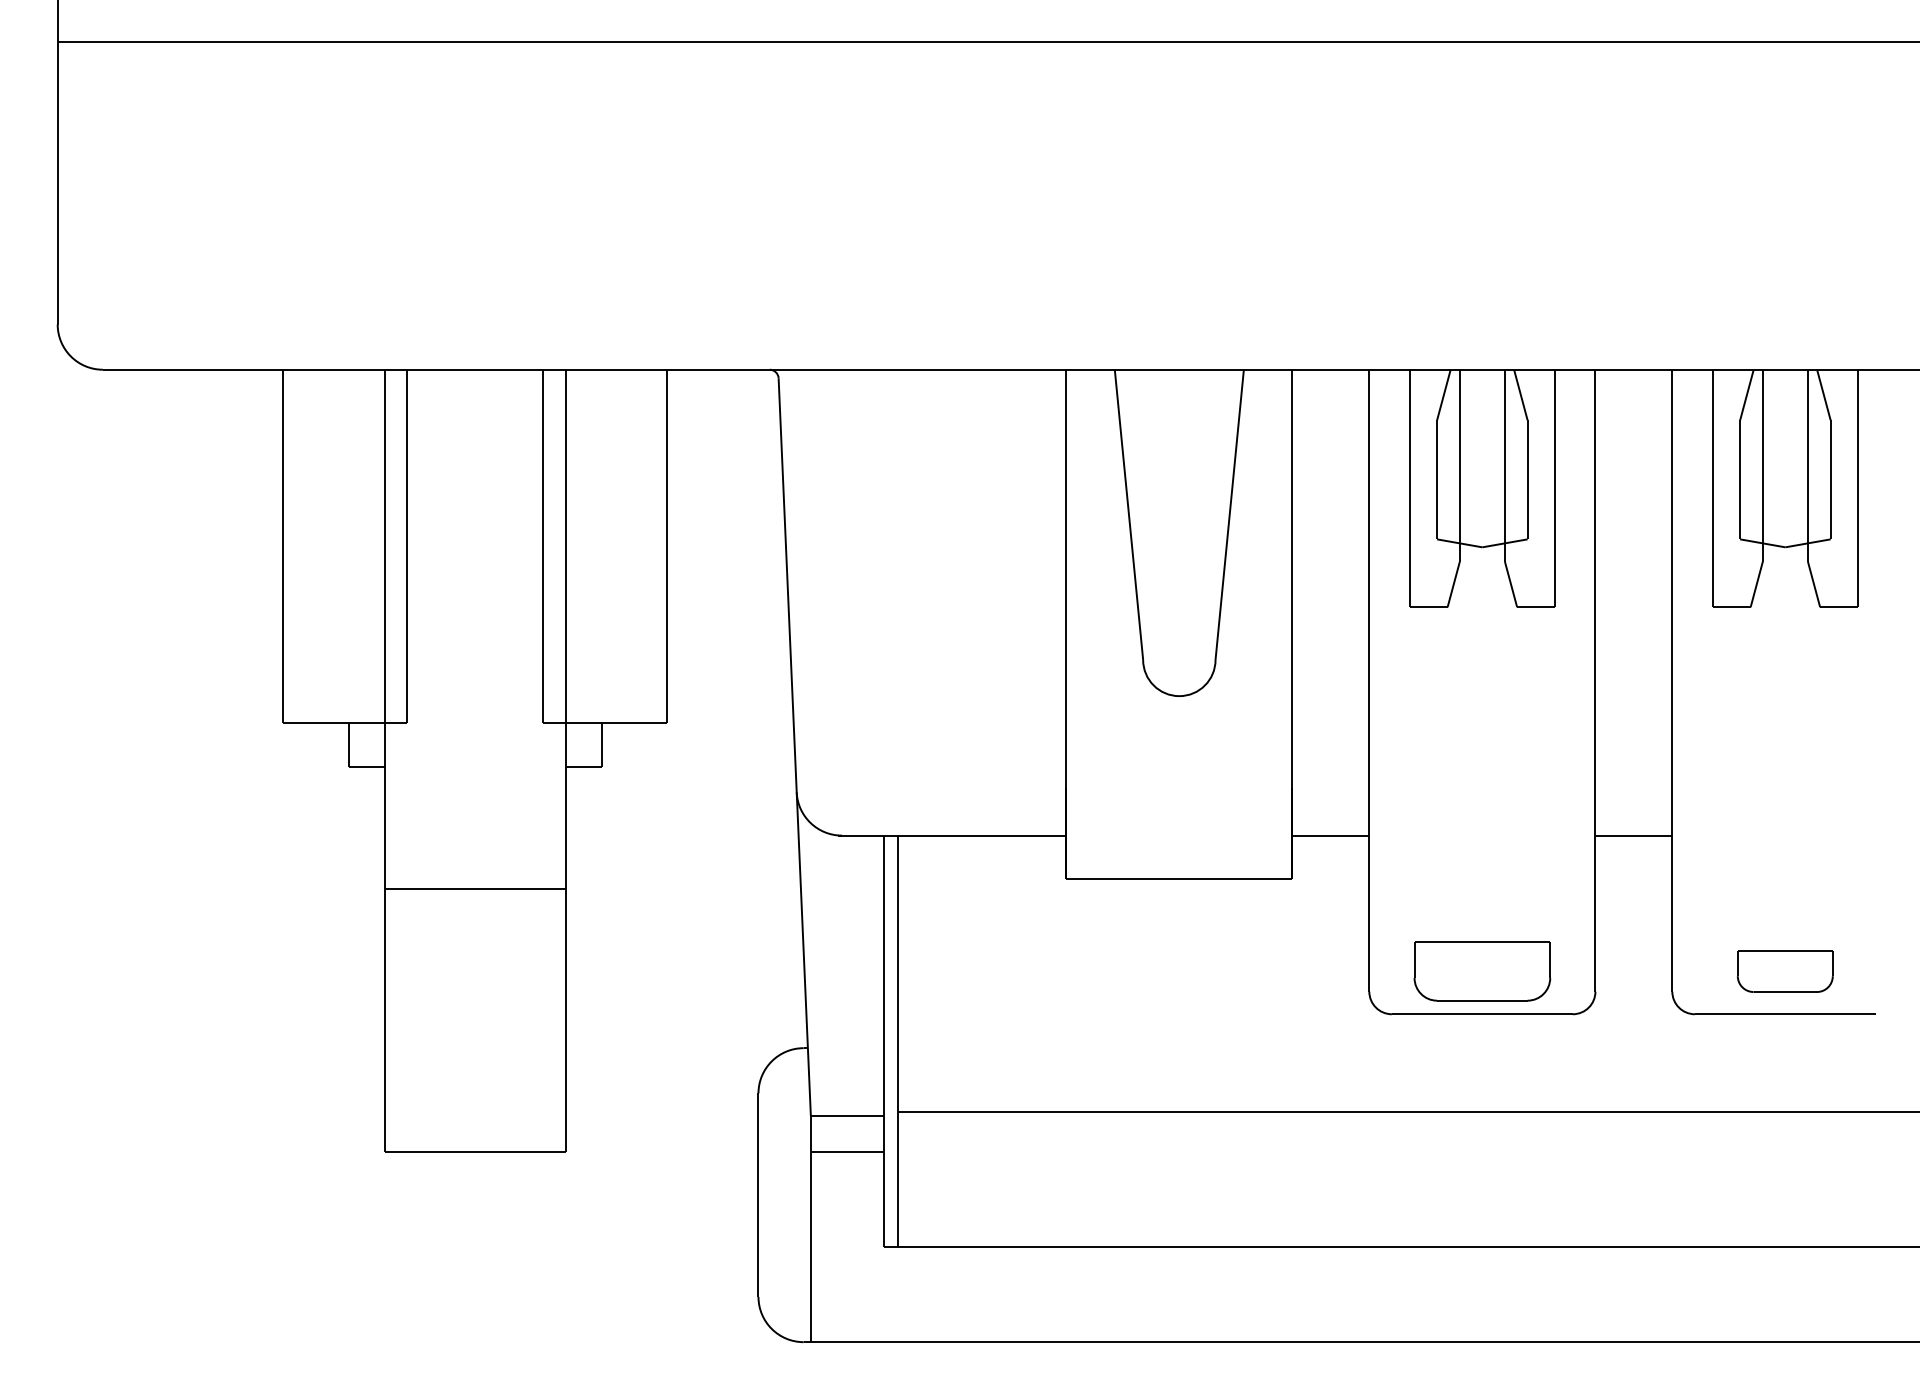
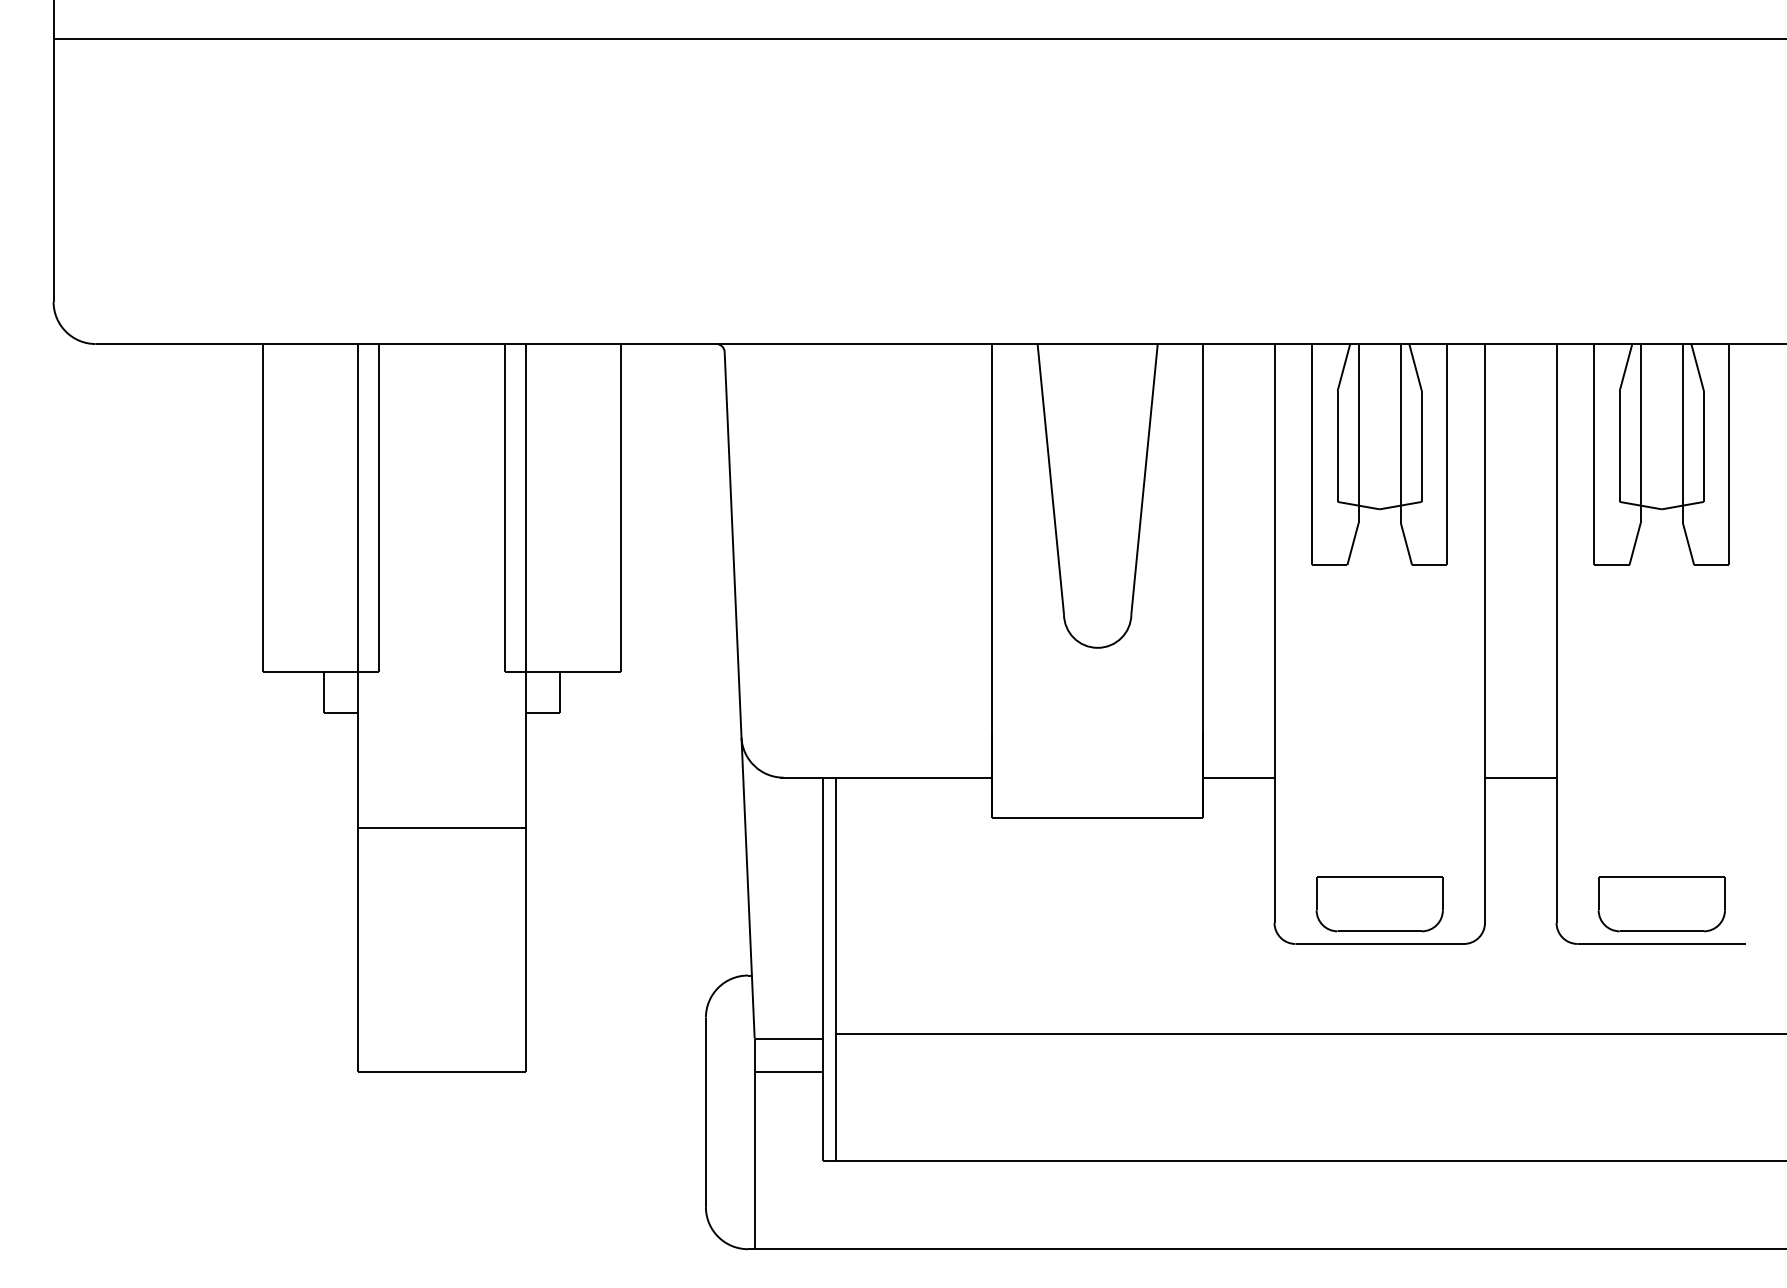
part: (1785, 971) -> (1661, 904), size x1.43

